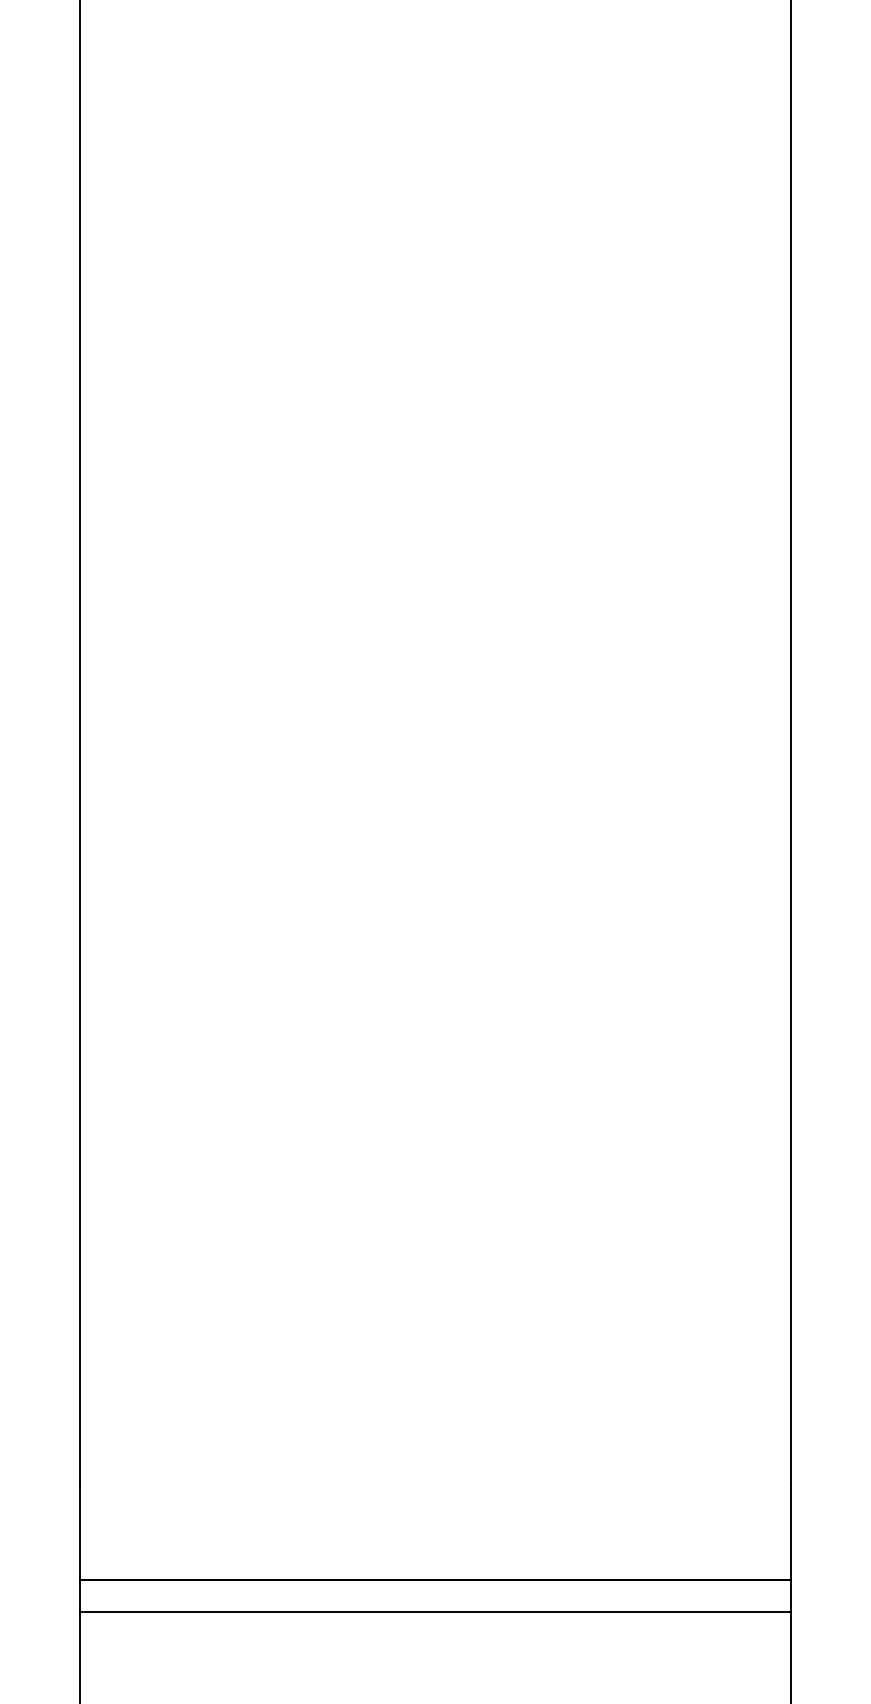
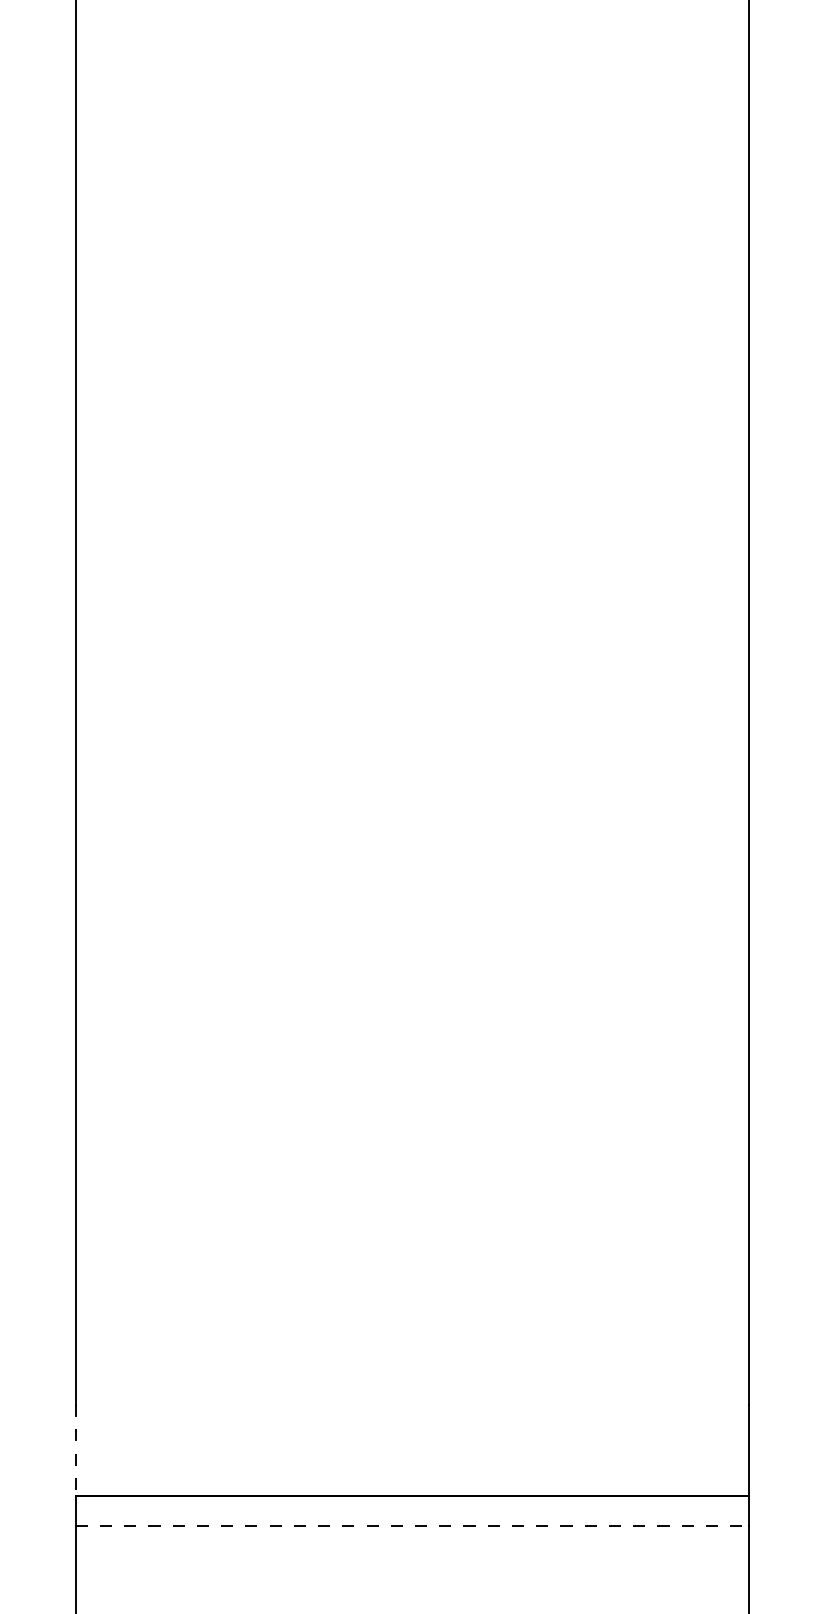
line: (79, 1531) -> (75, 1450), solid -> dashed
line: (435, 1611) -> (412, 1526), solid -> dashed

